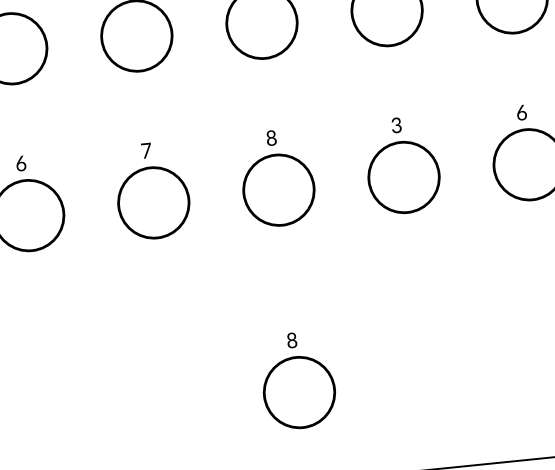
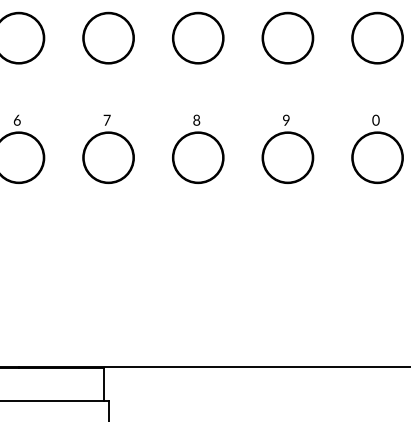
text: (520, 111) -> (375, 119), 6 -> 0
text: (396, 125) -> (286, 120), 3 -> 9
part: (298, 379) -> (198, 293), removed

